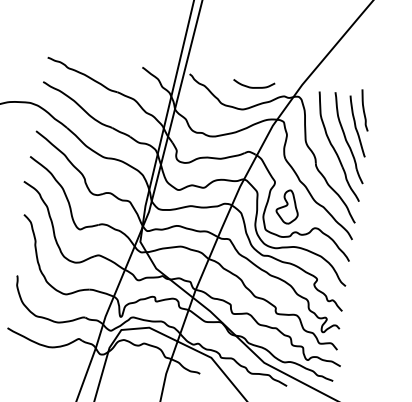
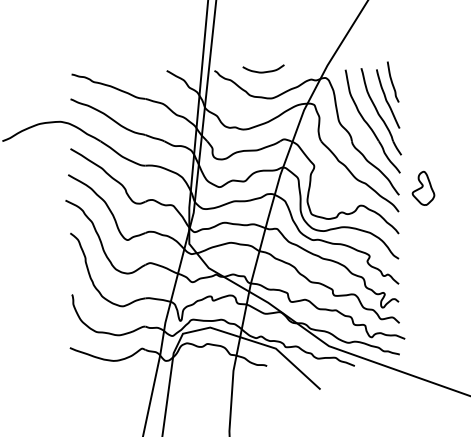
curve: (253, 86) -> (263, 71), moved
part: (288, 205) -> (423, 187), moved

